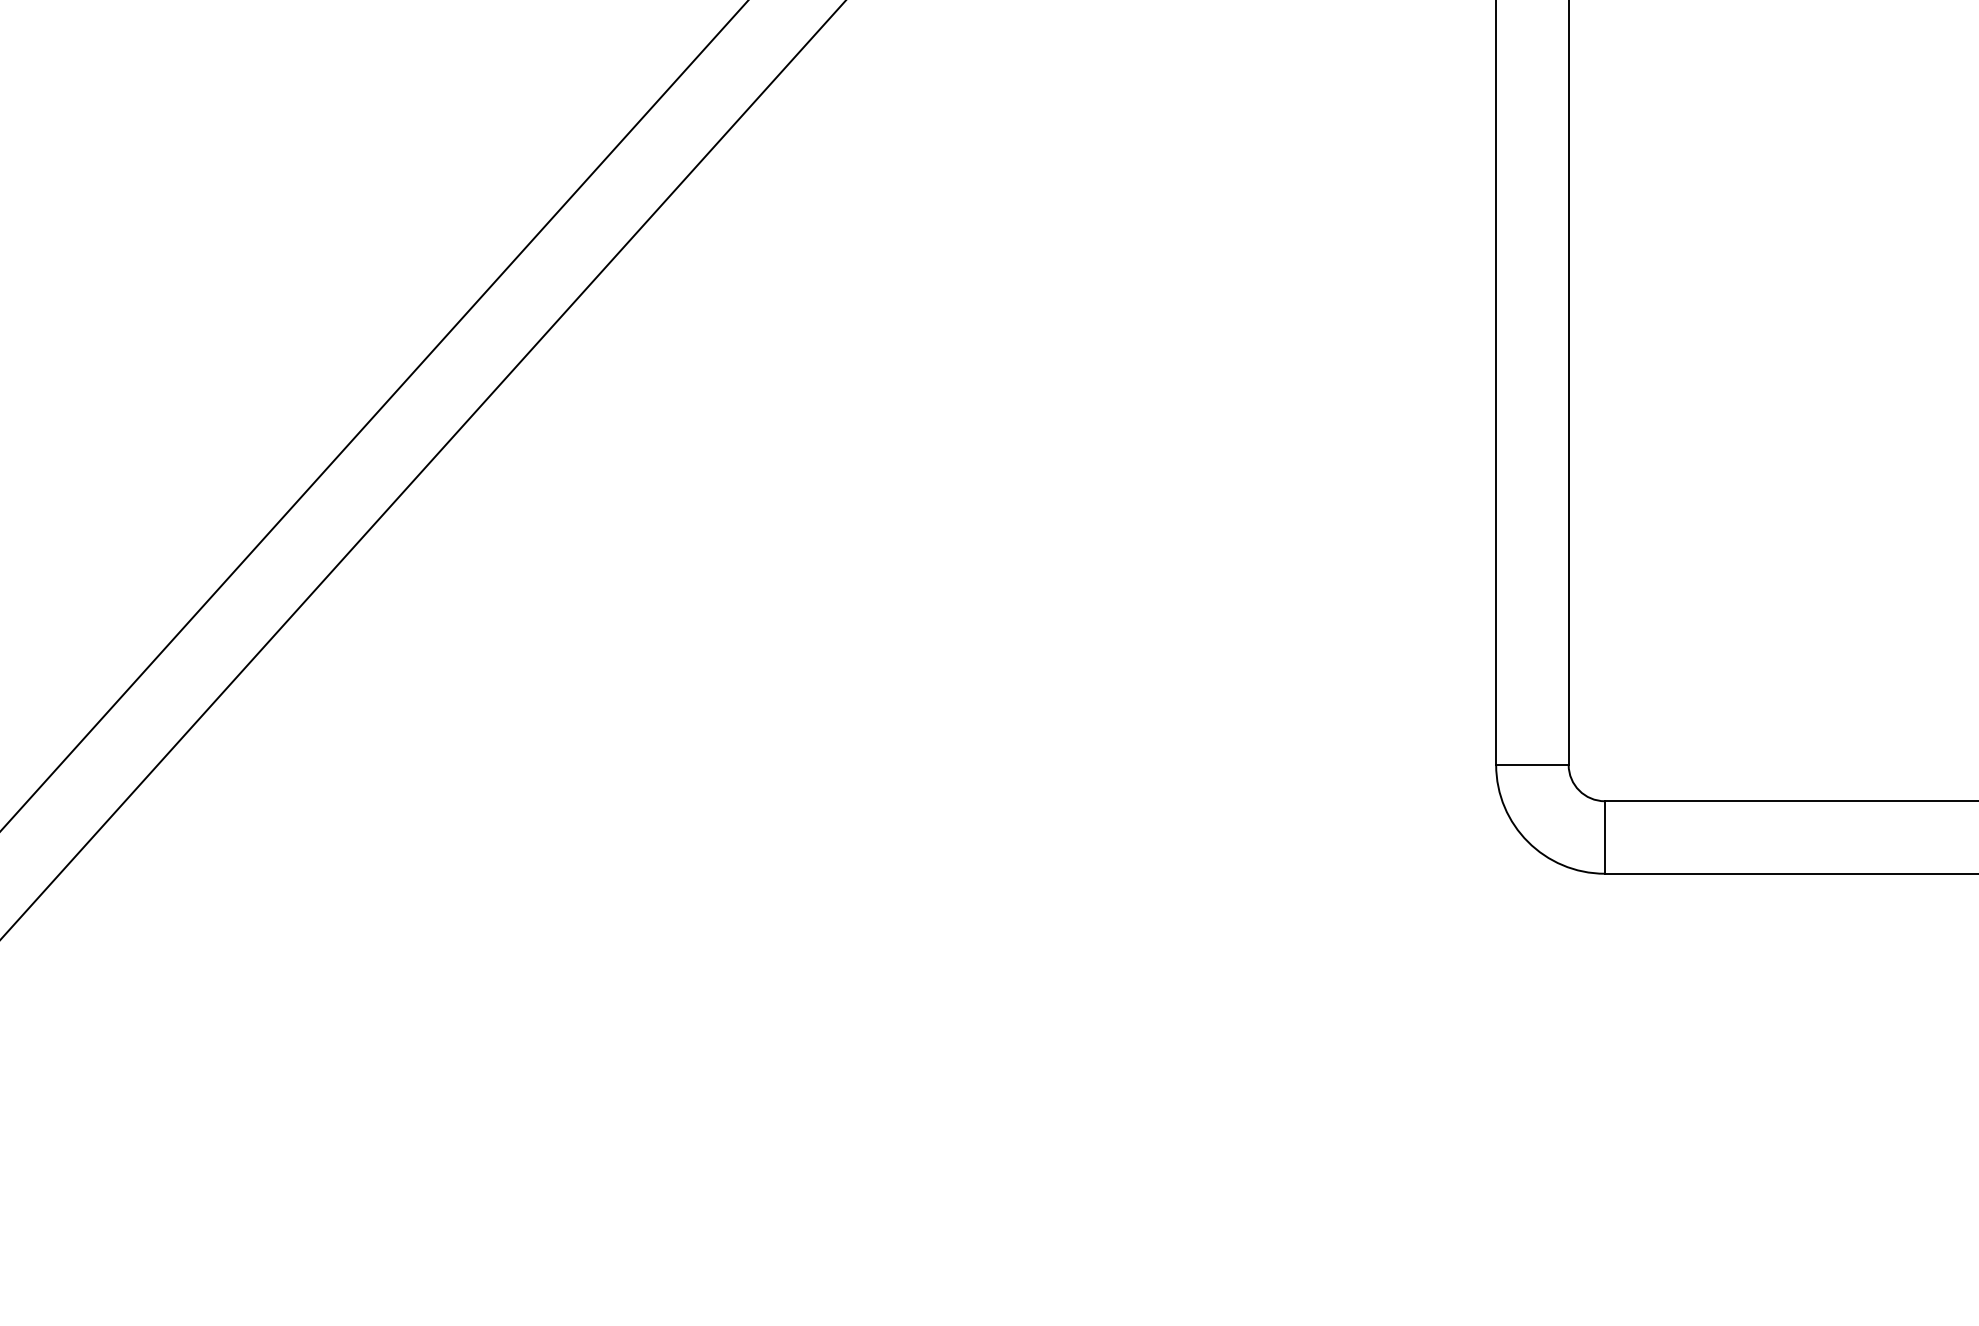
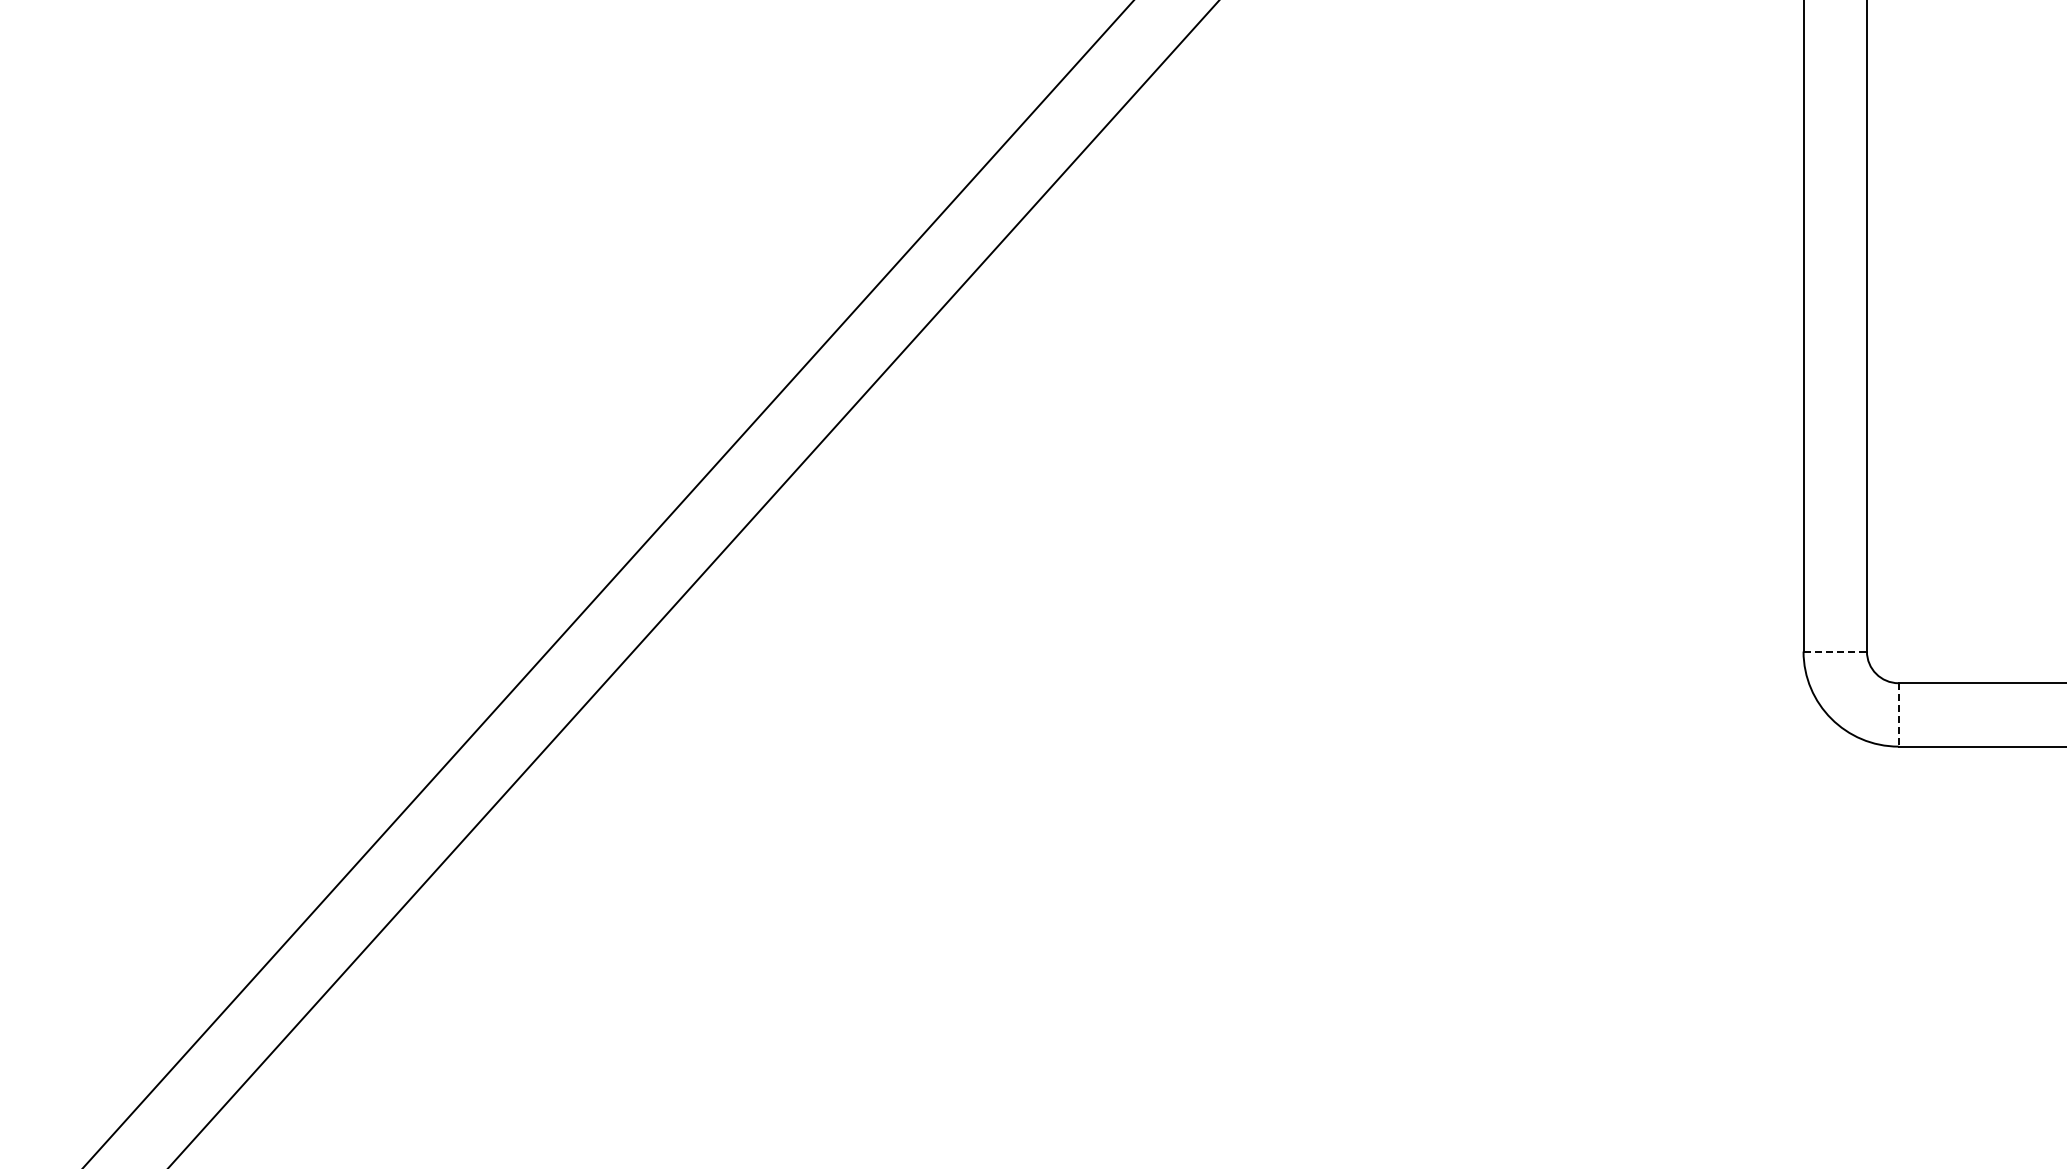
line: (1532, 764) -> (1835, 651), solid -> dashed
line: (1604, 836) -> (1898, 714), solid -> dashed

